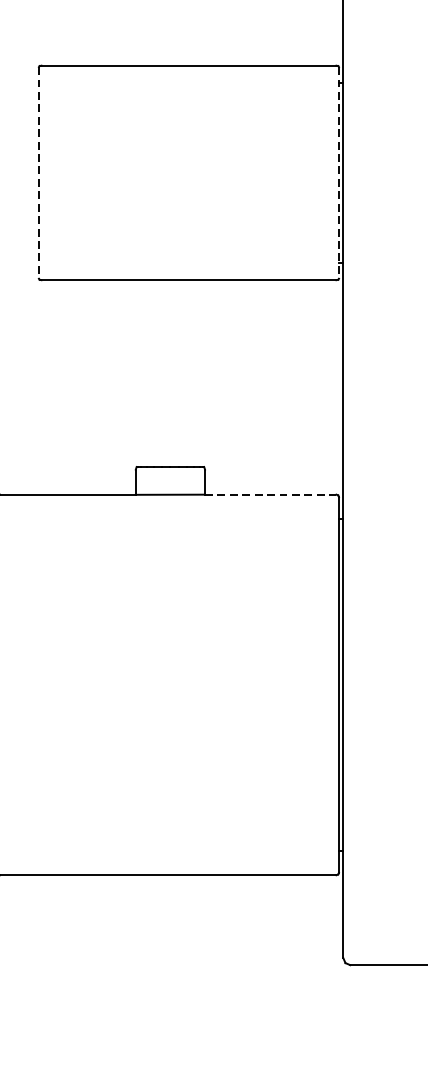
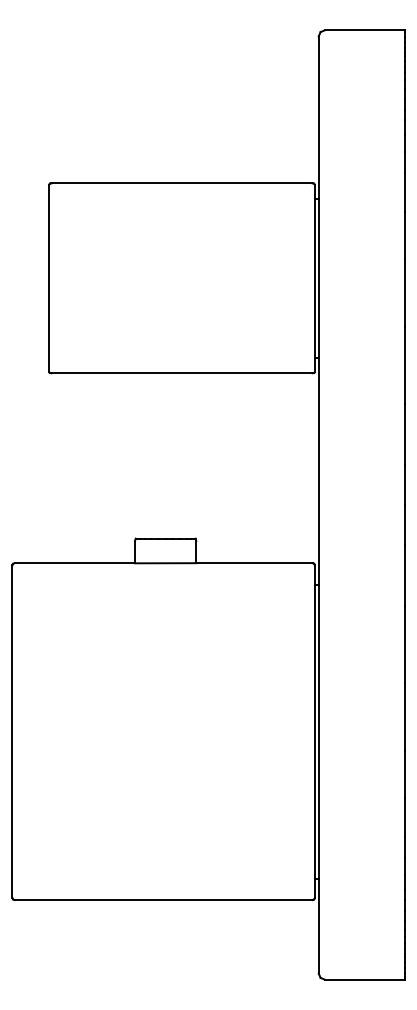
line: (39, 173) -> (49, 278), dashed -> solid
line: (338, 173) -> (314, 278), dashed -> solid
line: (270, 495) -> (254, 563), dashed -> solid

